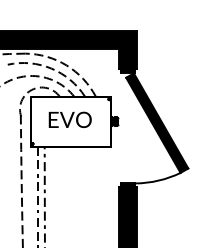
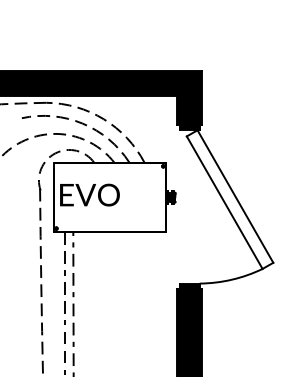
text: (69, 119) -> (89, 194), moved
fill: (156, 123) -> (229, 199), removed

